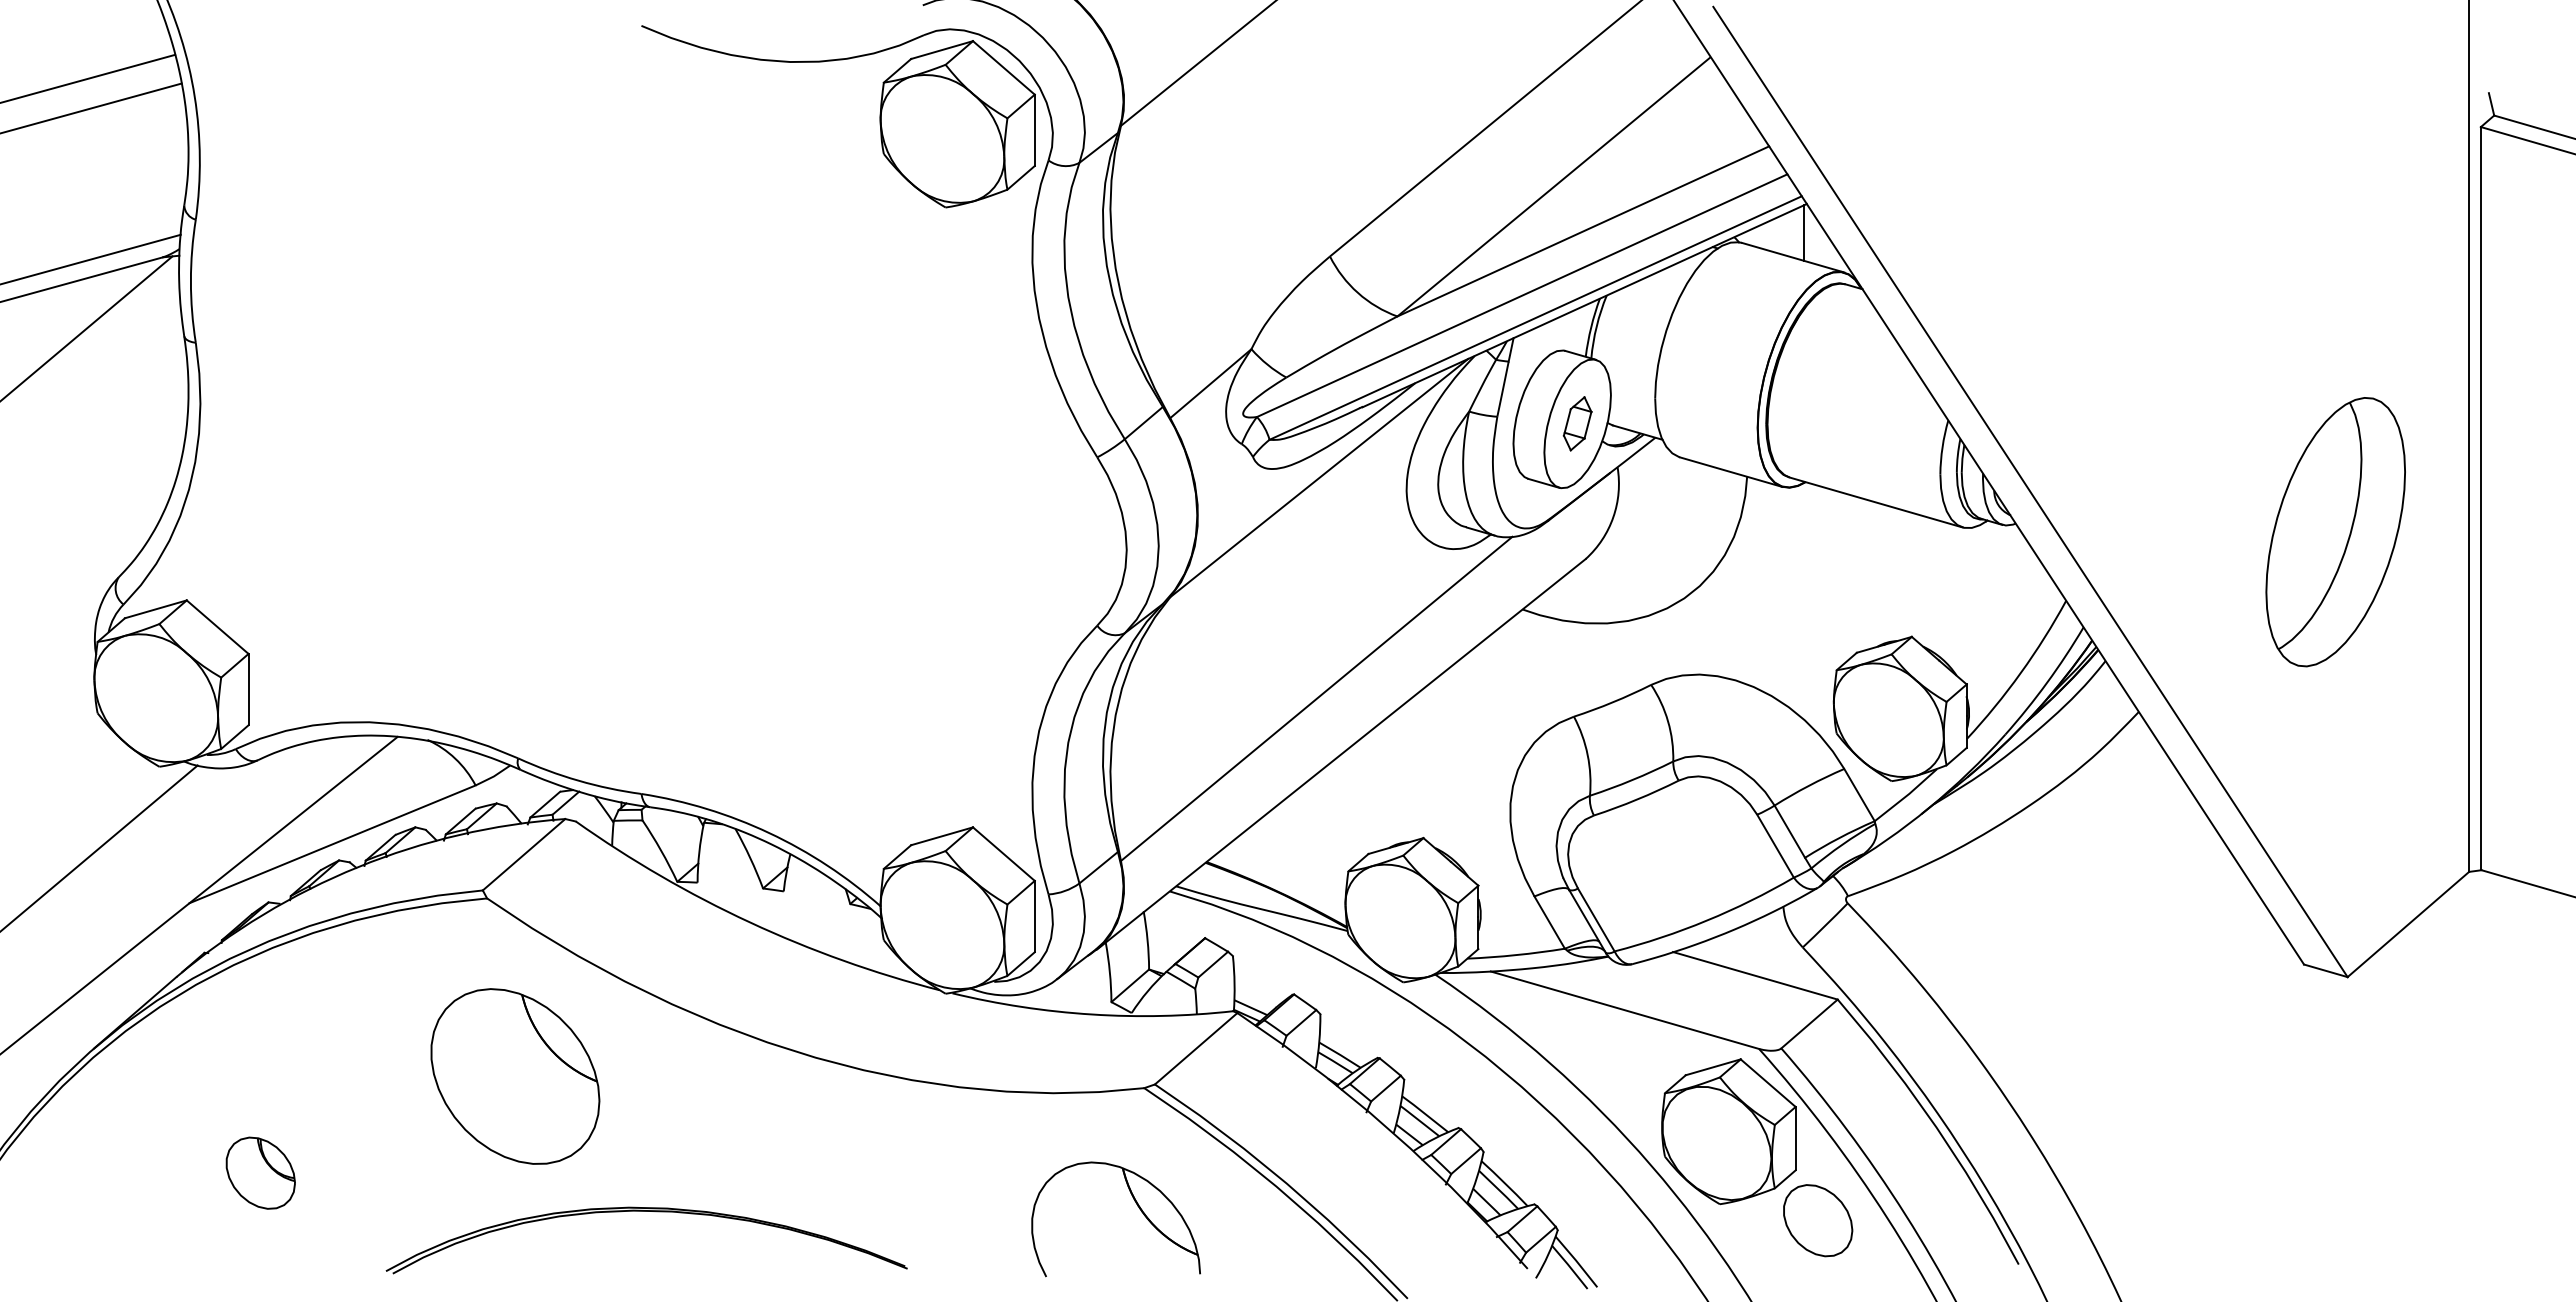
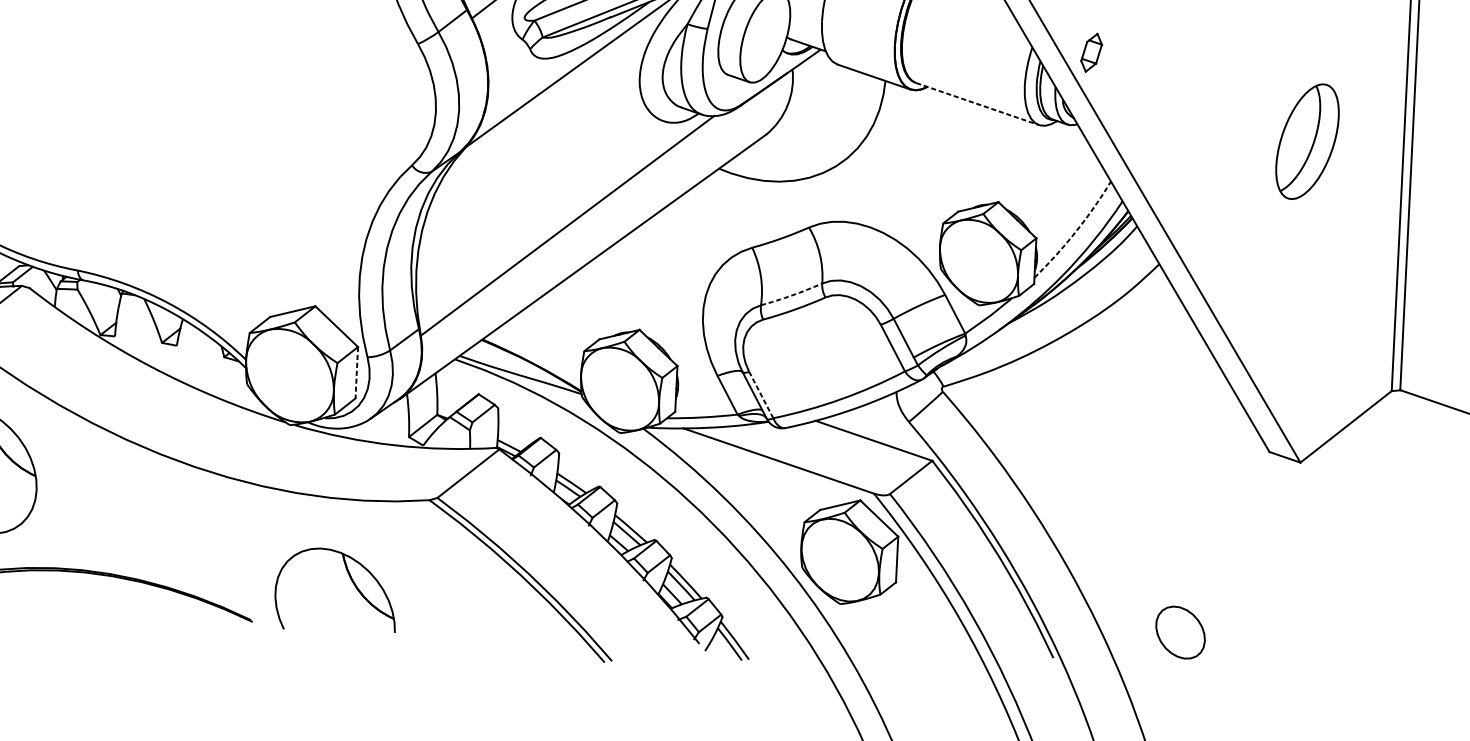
part: (1577, 423) -> (1091, 52), moved
line: (1876, 502) -> (977, 104), solid -> dashed
part: (2335, 532) -> (1307, 141), size x0.6
arc: (2020, 673) -> (1075, 232), solid -> dashed
arc: (1632, 780) -> (792, 295), solid -> dashed
line: (1034, 916) -> (356, 372), solid -> dashed
line: (1596, 920) -> (761, 395), solid -> dashed
part: (1137, 1206) -> (352, 581), moved
part: (1818, 1220) -> (1180, 632), moved

